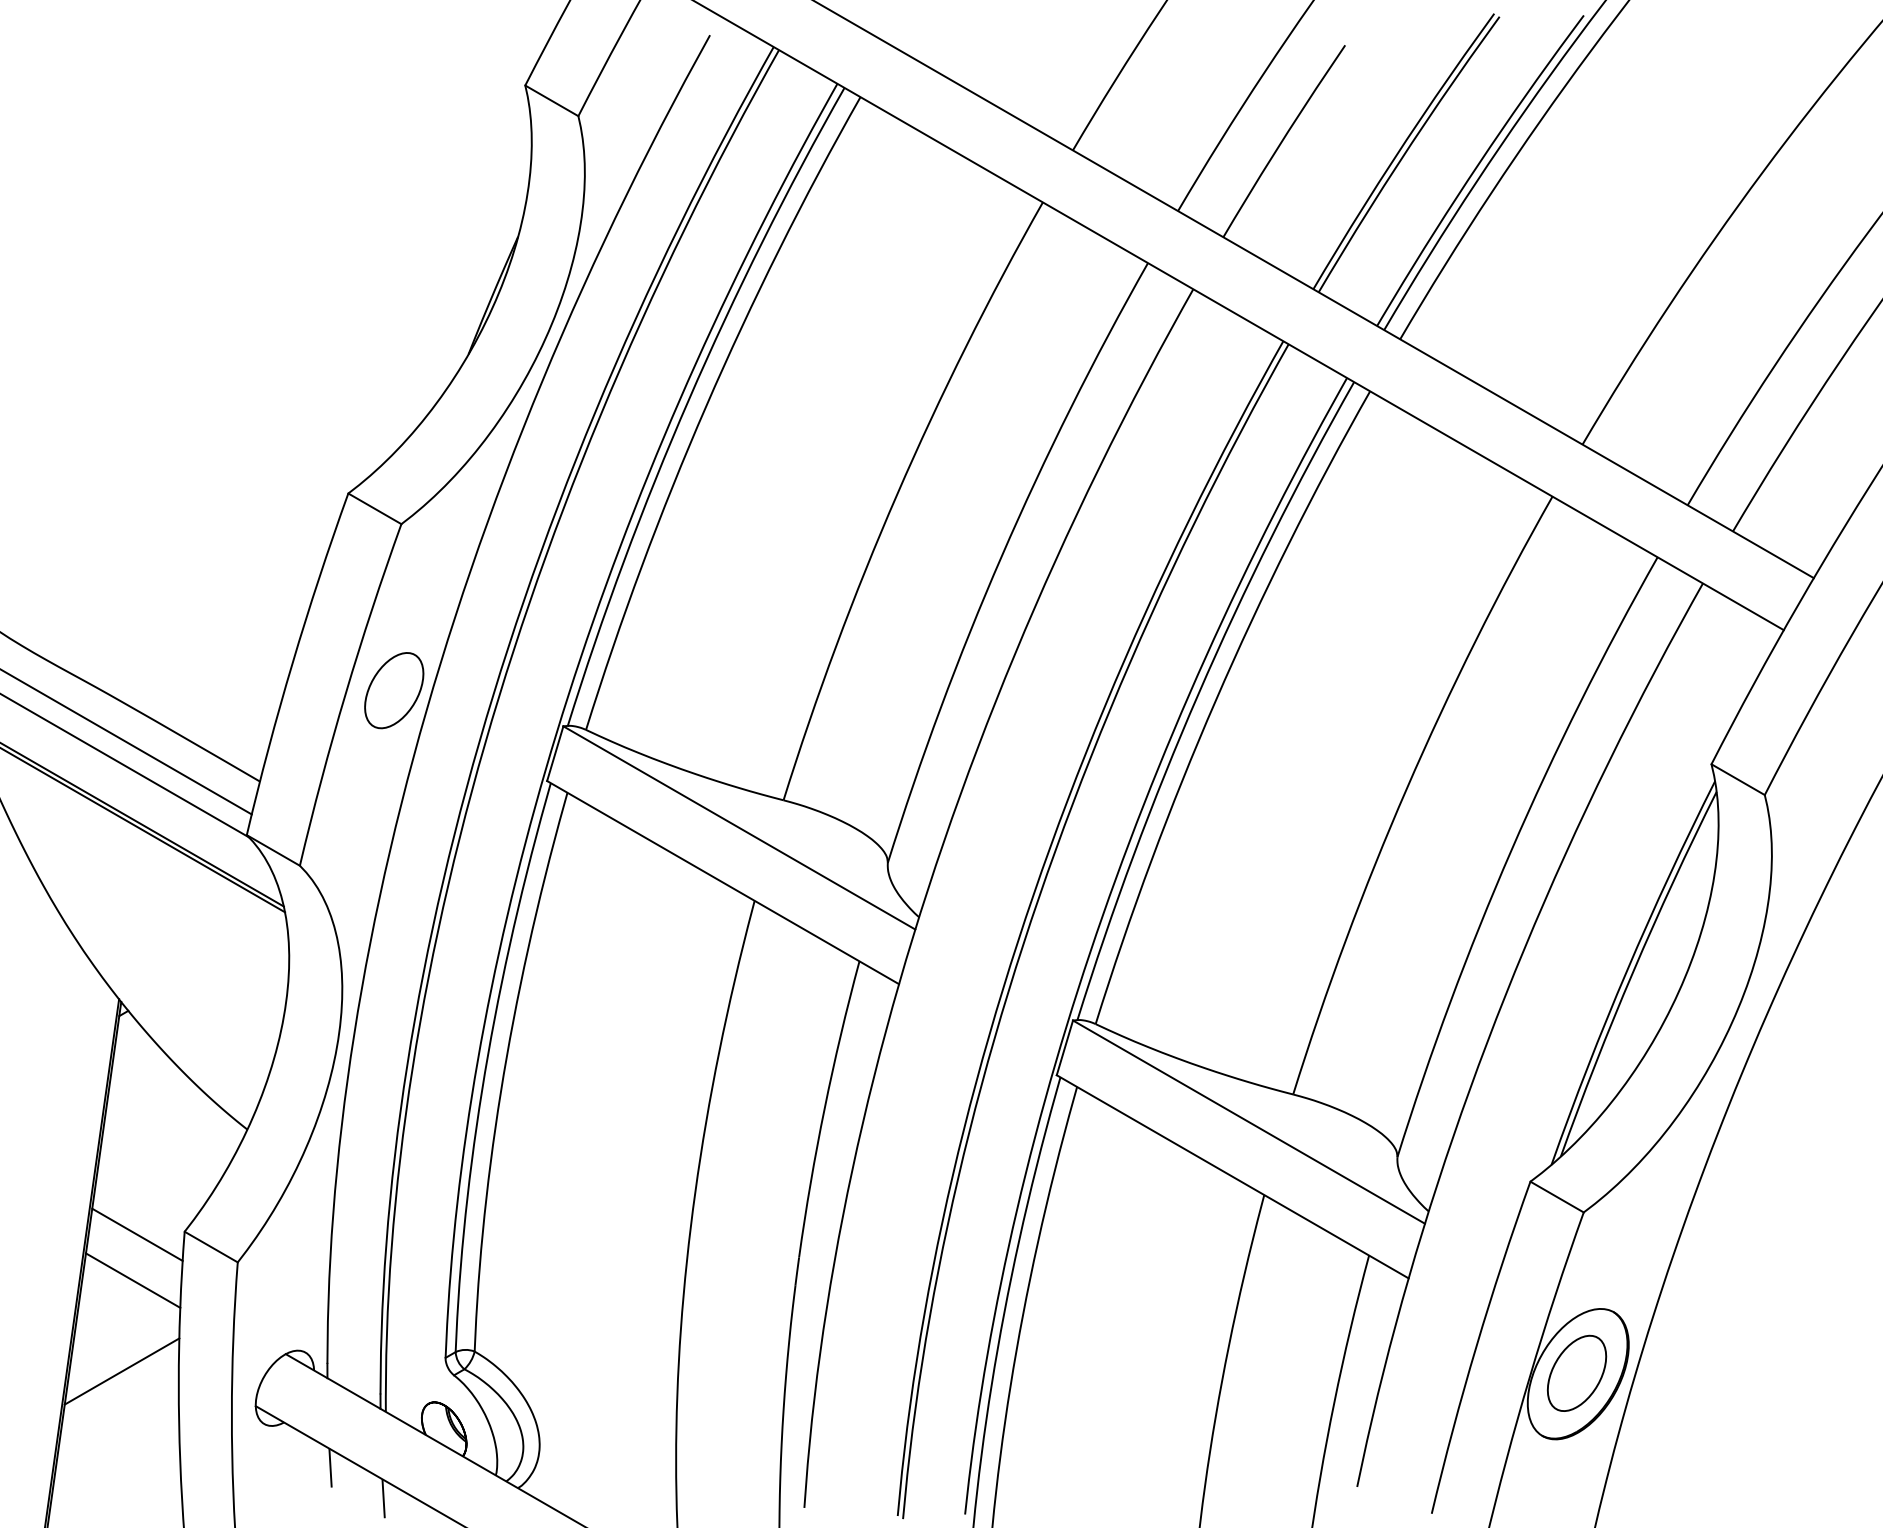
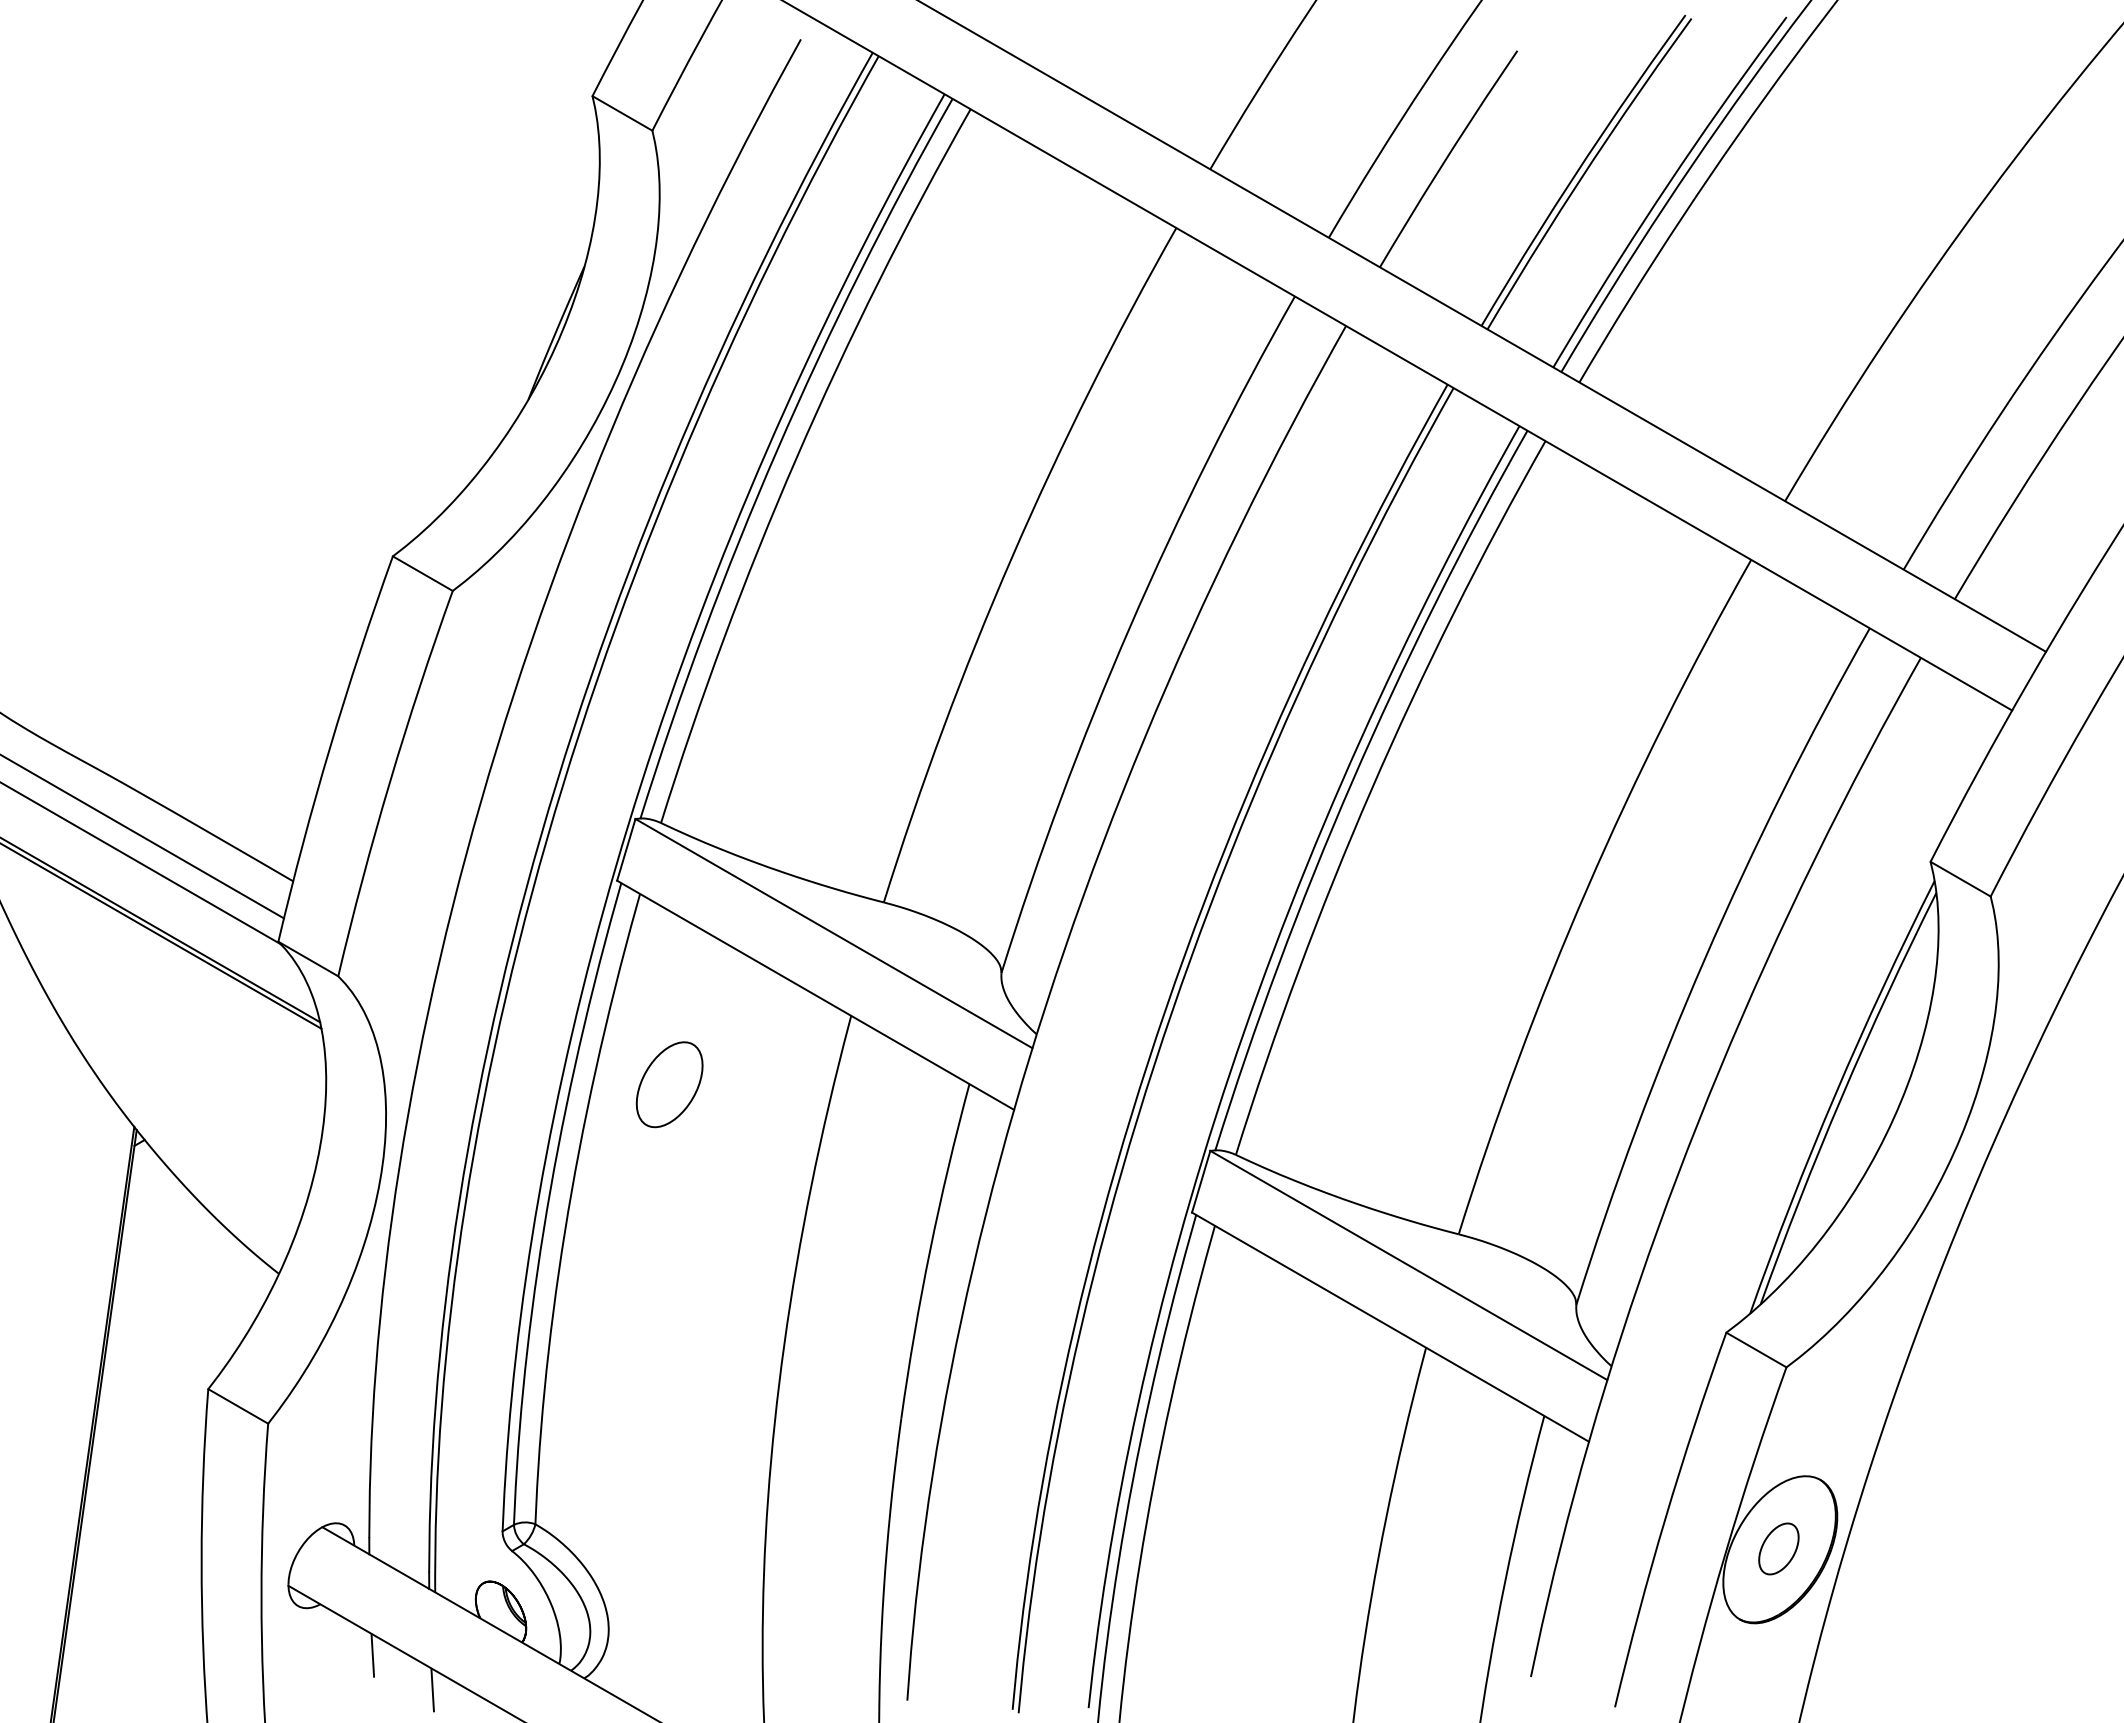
part: (394, 690) -> (669, 1084), moved
line: (137, 1234) -> (155, 1392), removed
line: (132, 1280) -> (149, 1444), removed
line: (121, 1371) -> (137, 1546), removed
part: (1576, 1373) -> (1778, 1548), size x0.6

